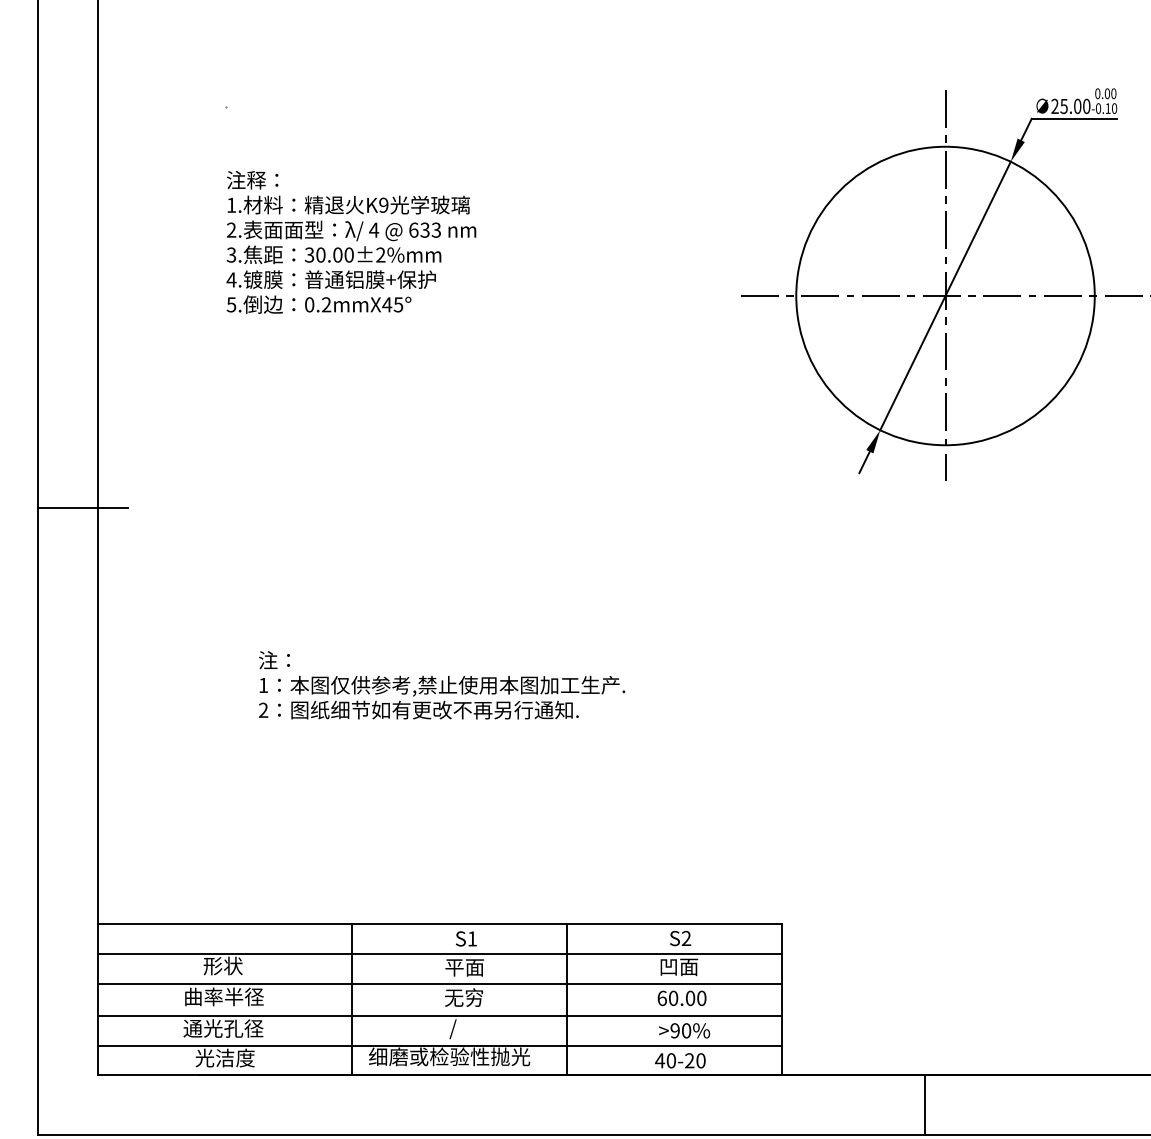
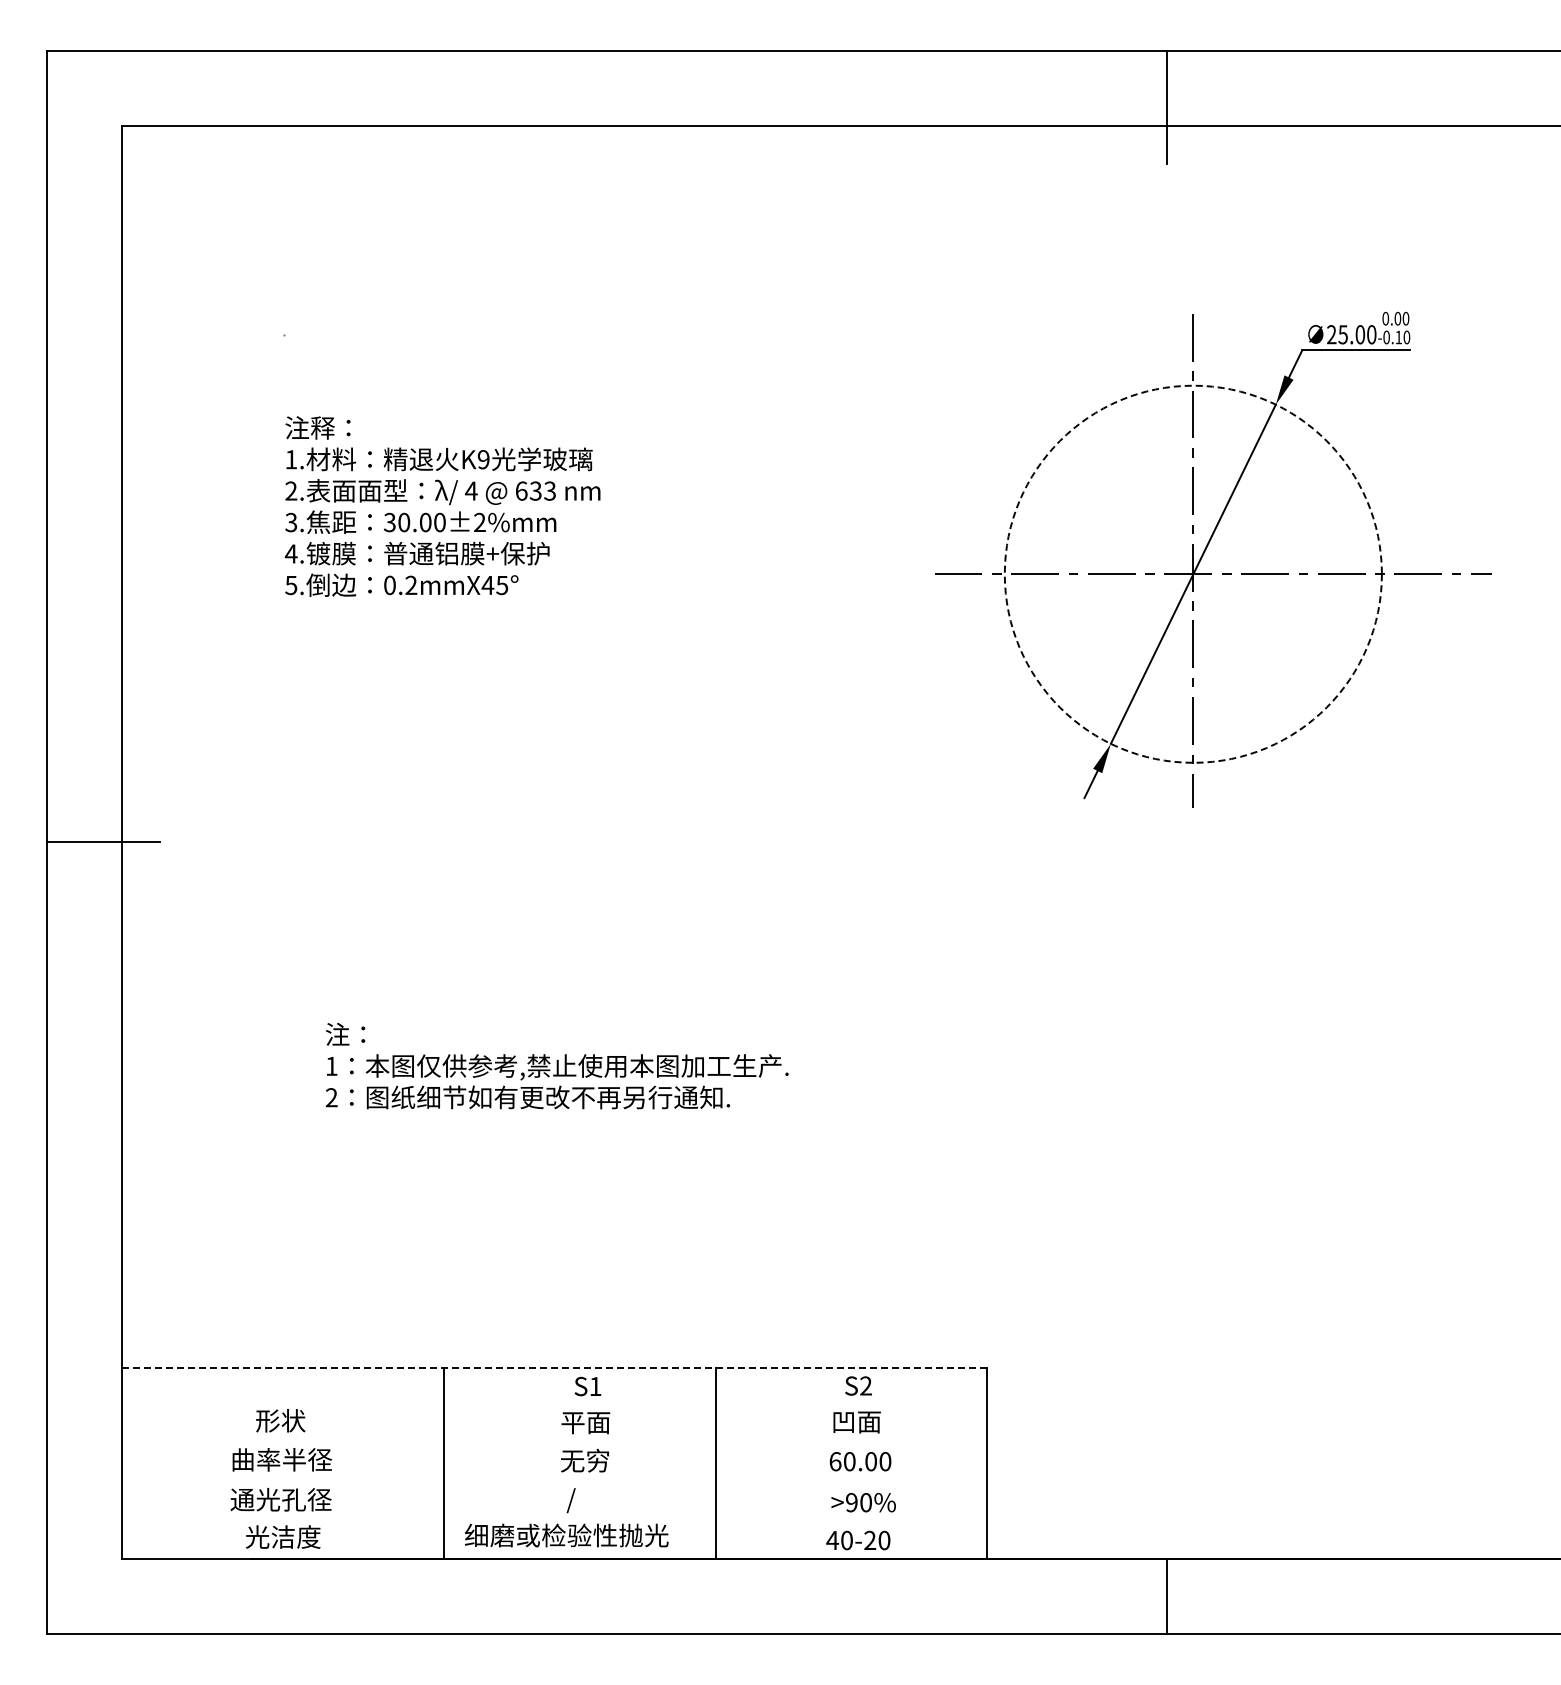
circle: (944, 295) -> (1192, 573), solid -> dashed
line: (440, 924) -> (555, 1368), solid -> dashed
line: (439, 953) -> (554, 1405), removed
line: (439, 983) -> (554, 1442), removed
line: (439, 1015) -> (554, 1483), removed
line: (439, 1045) -> (554, 1521), removed

